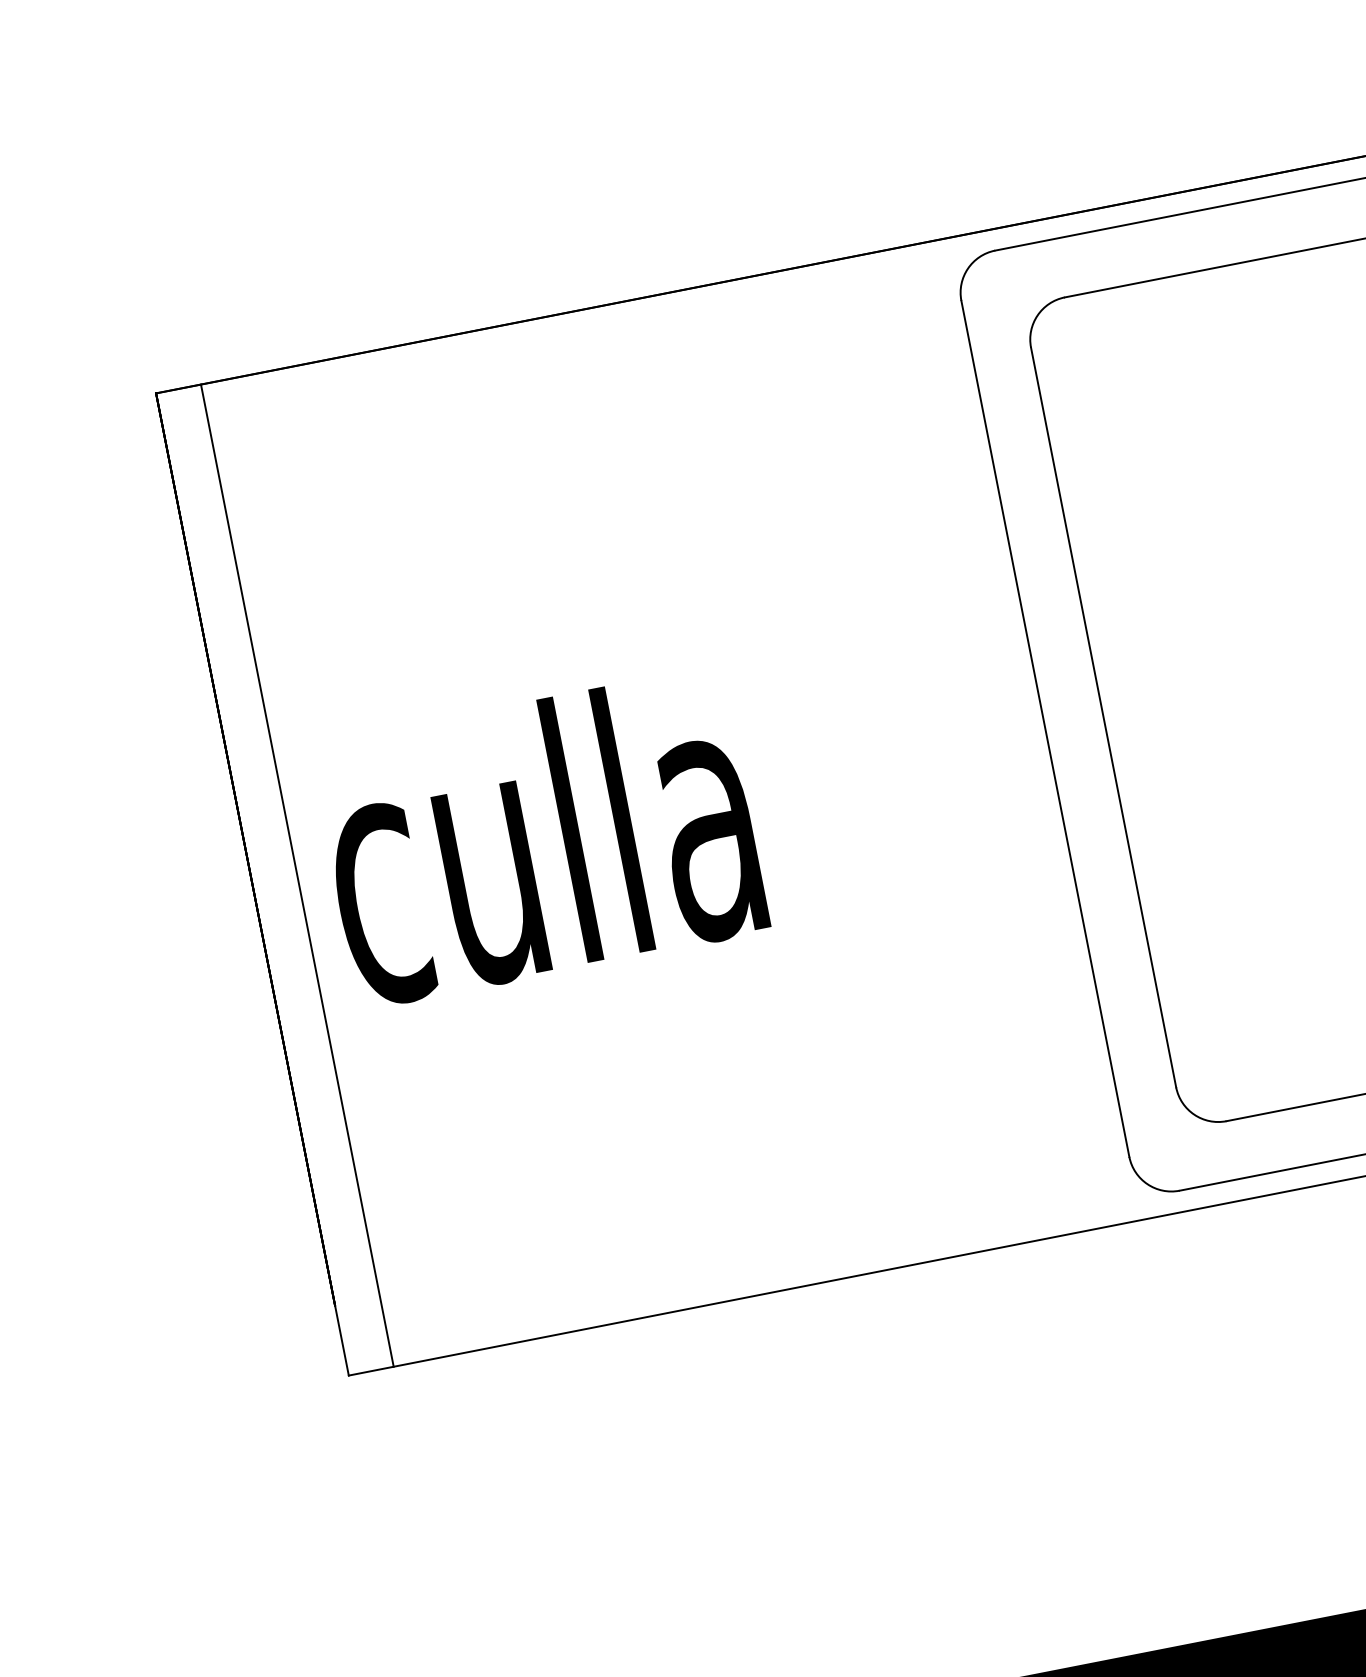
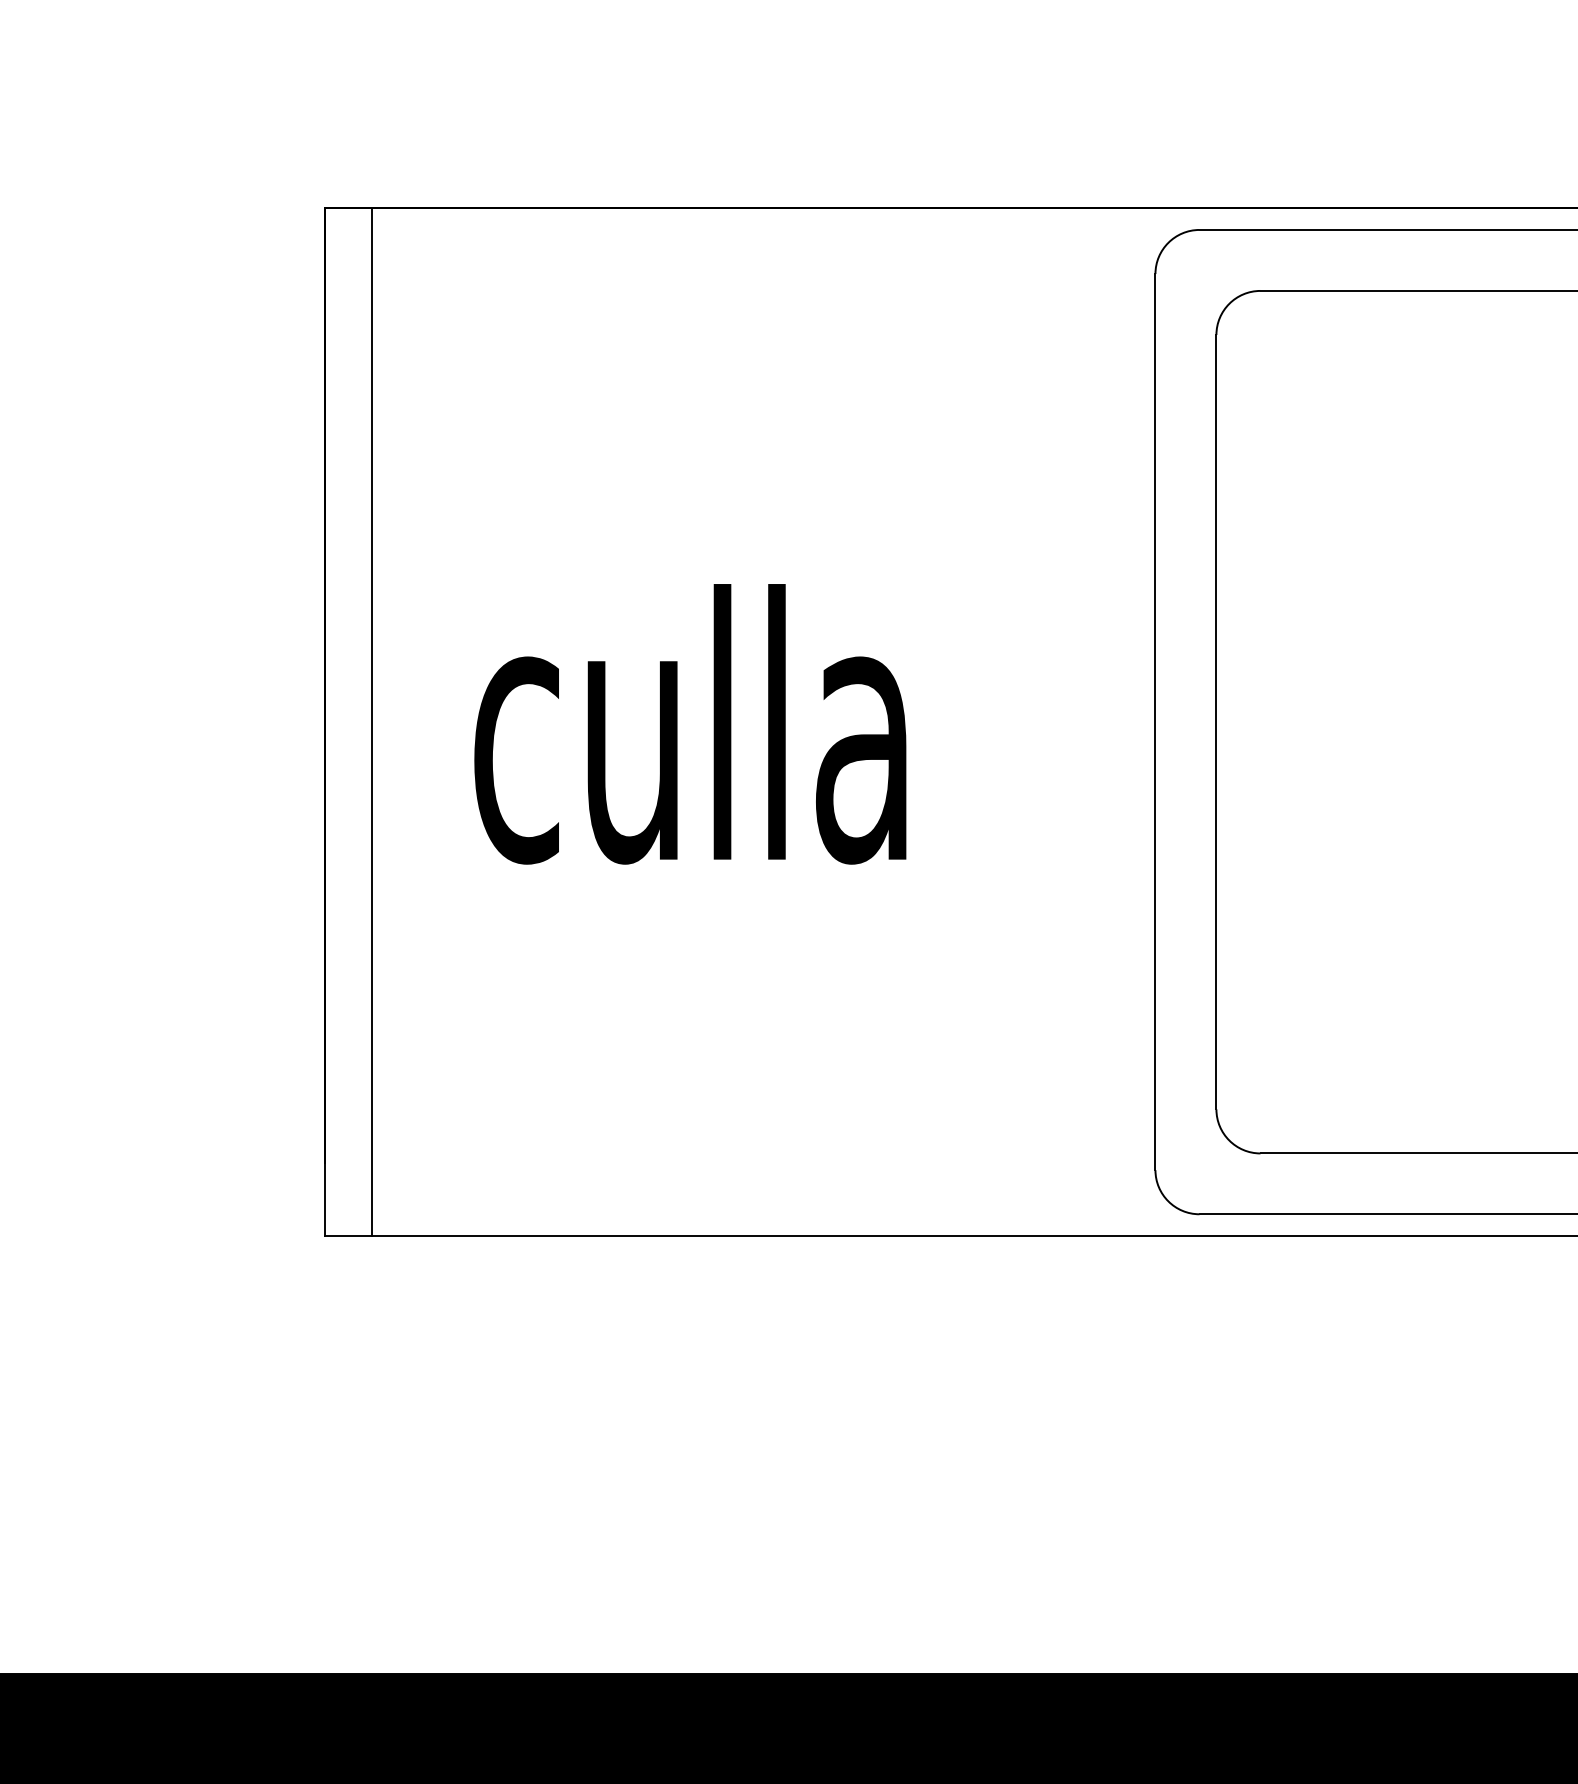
text: (540, 838) -> (690, 724), moved

